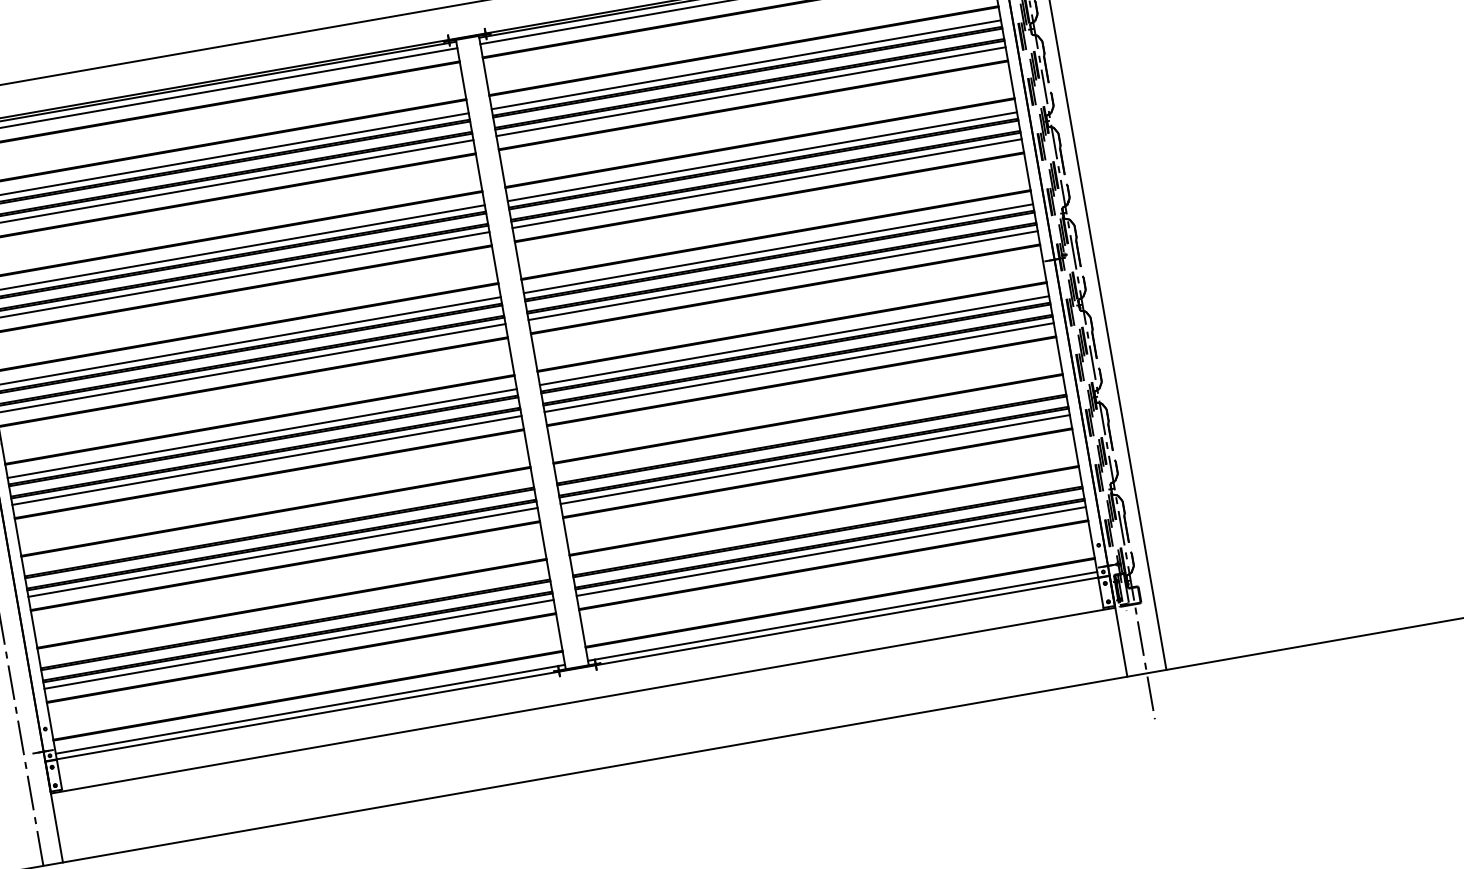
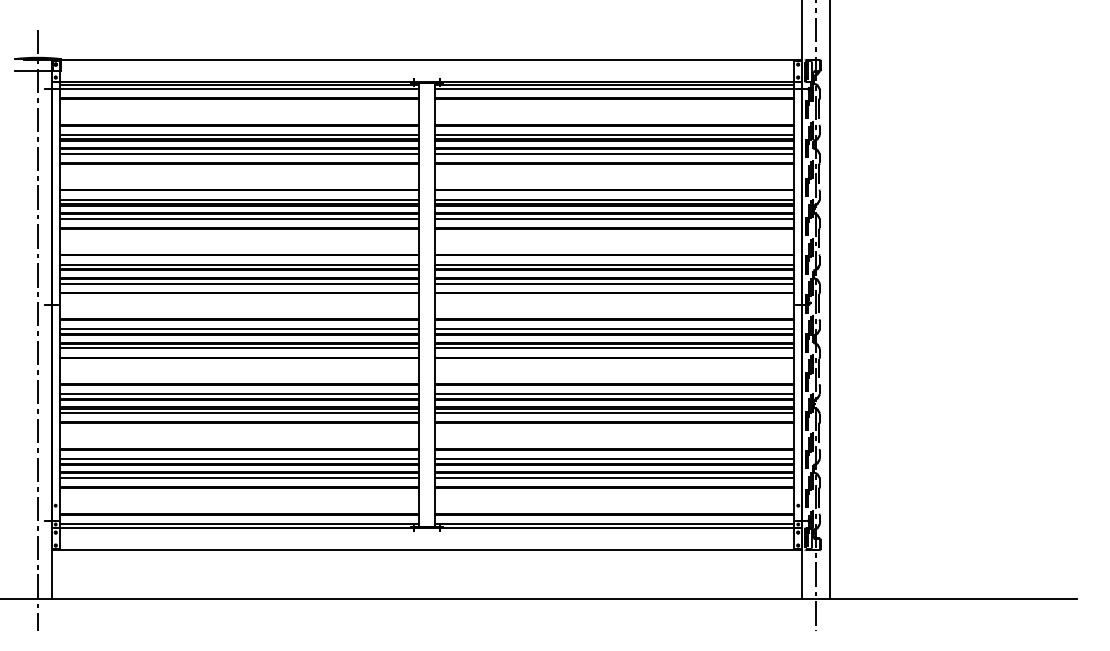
line: (810, 433) -> (614, 394), added
line: (826, 525) -> (614, 459), added
line: (277, 526) -> (238, 394), added
line: (293, 618) -> (238, 459), added

